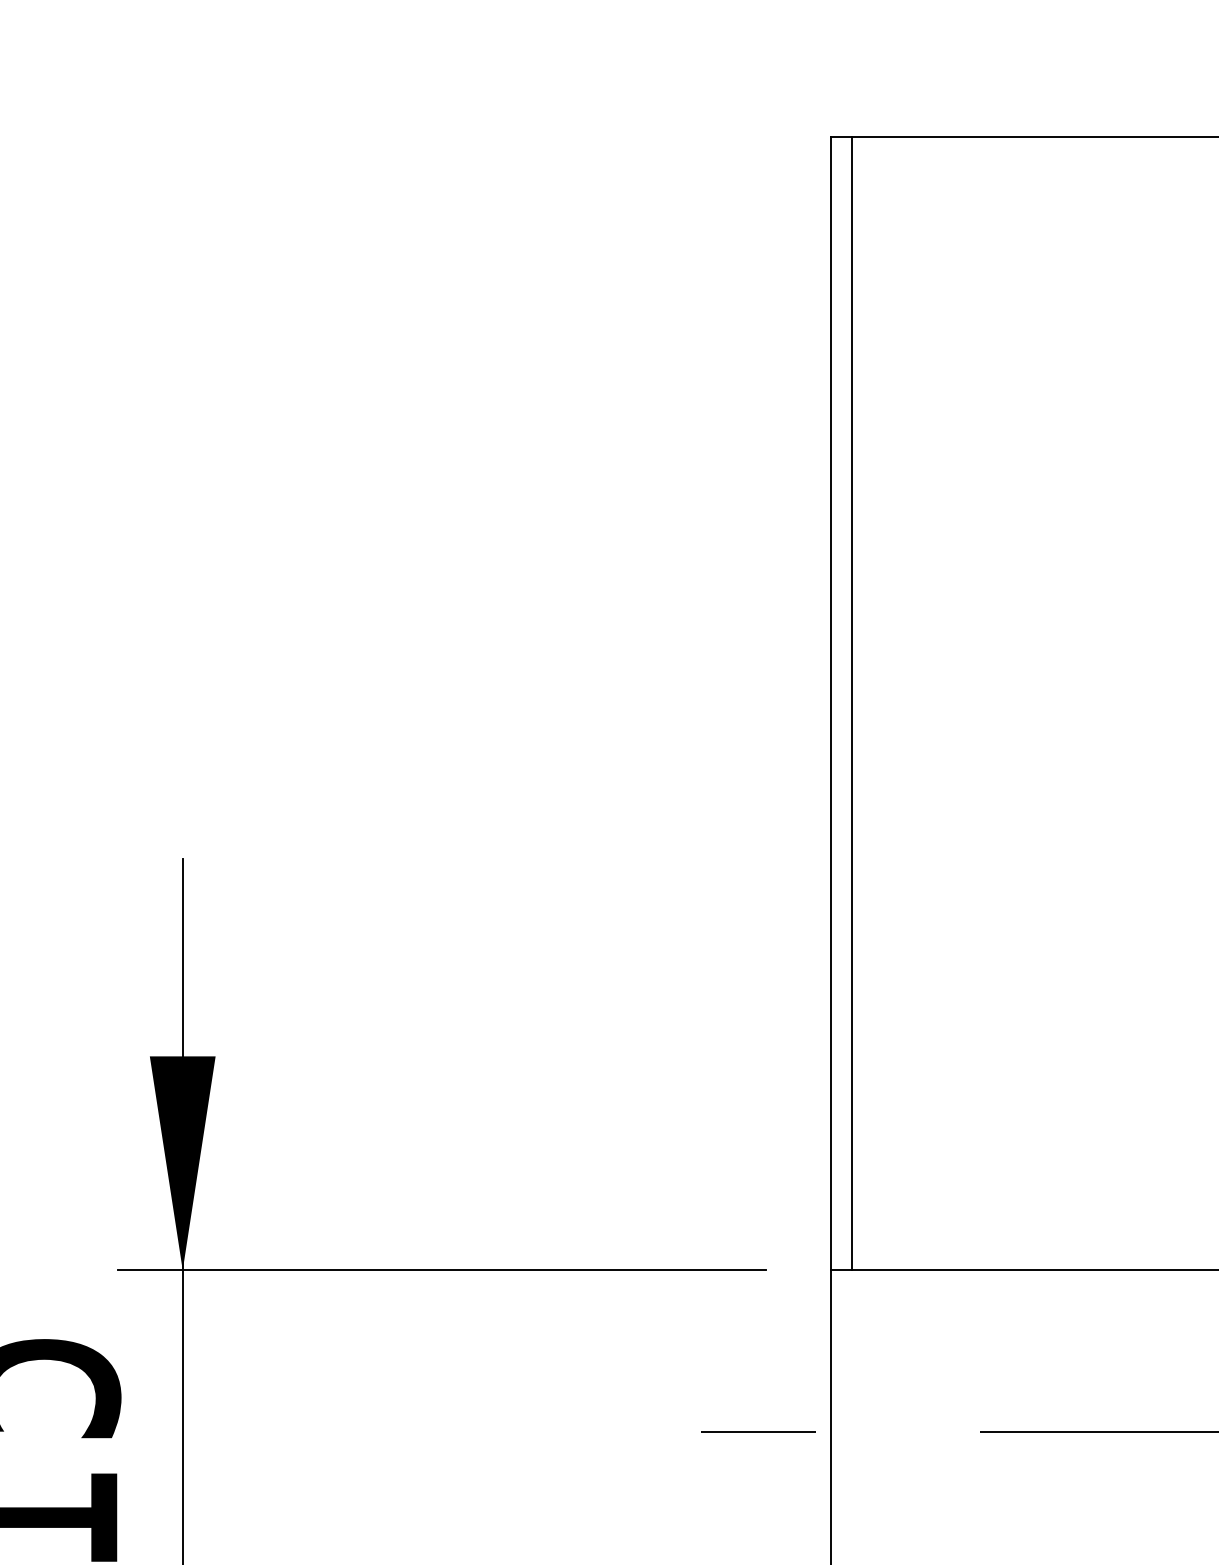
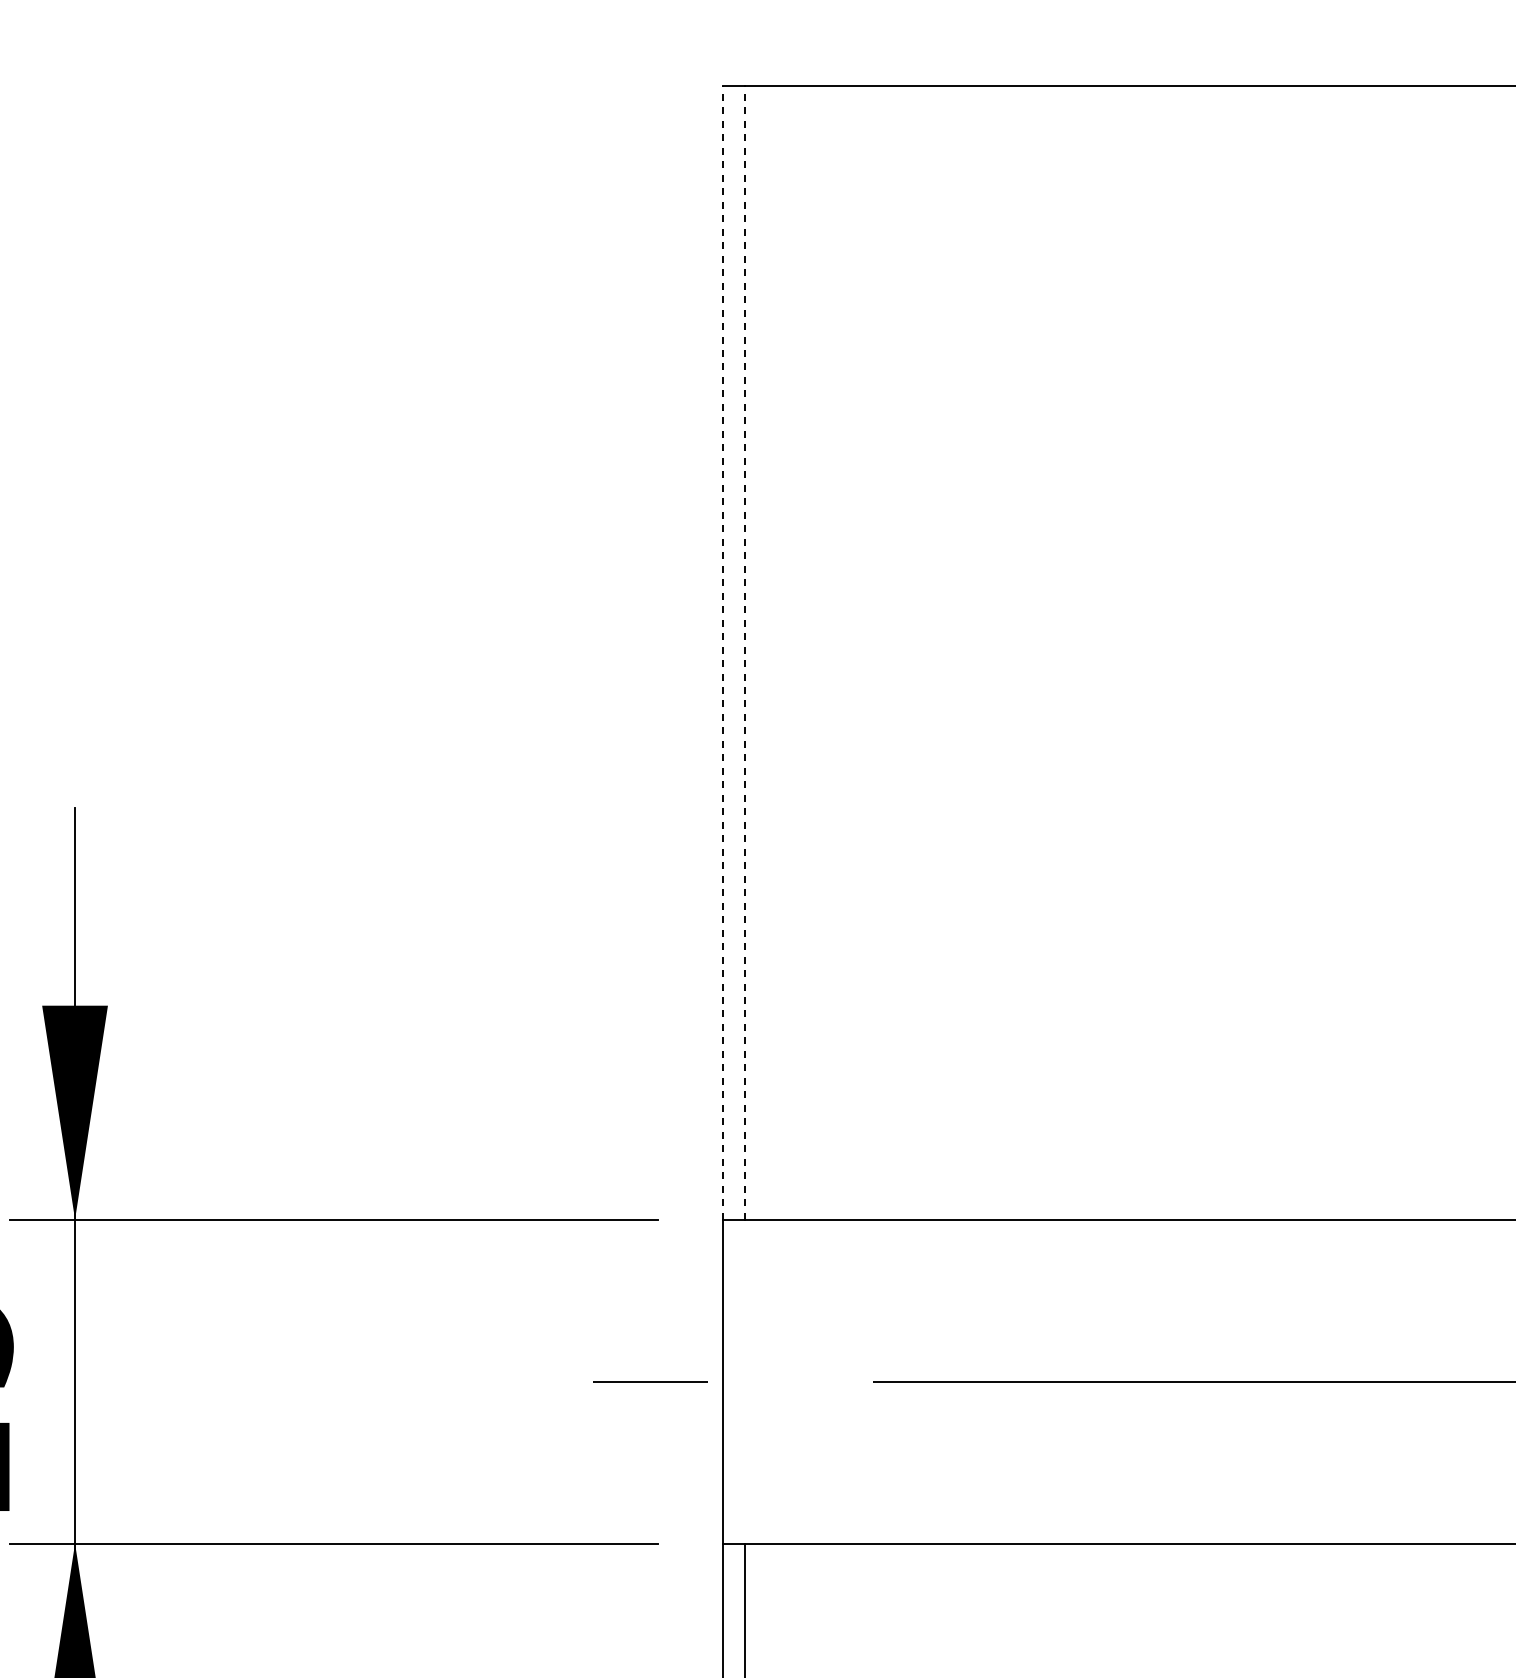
line: (830, 703) -> (722, 652), solid -> dashed
line: (852, 703) -> (744, 652), solid -> dashed

